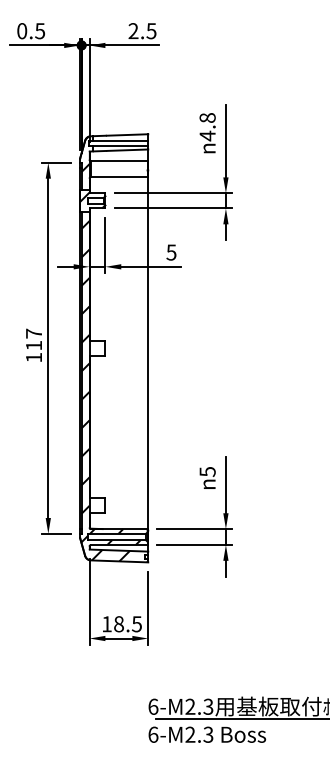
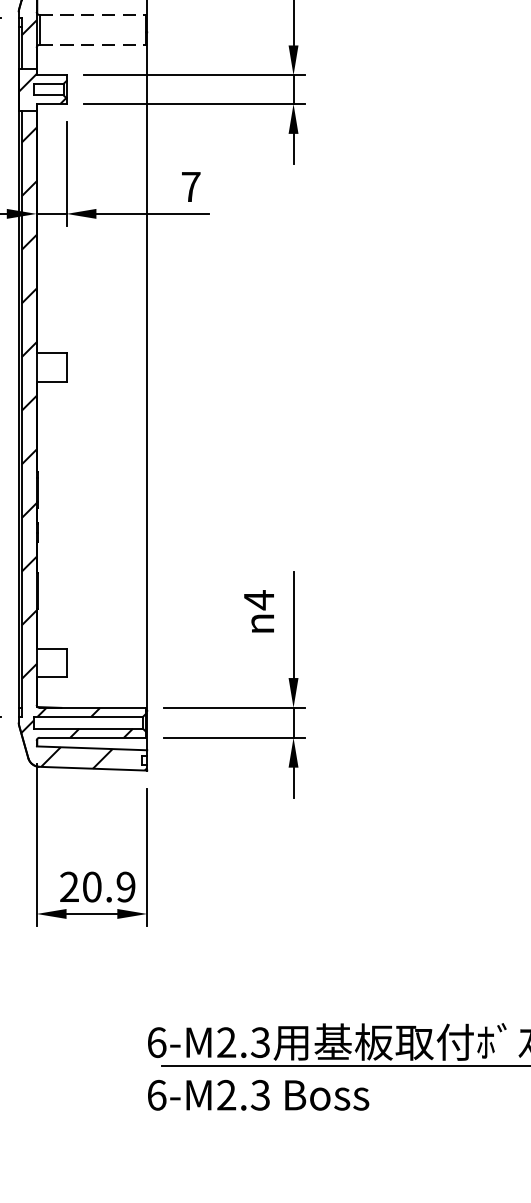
line: (119, 161) -> (93, 15), solid -> dashed
line: (119, 177) -> (93, 45), solid -> dashed
text: (171, 252) -> (191, 186), 5 -> 7
text: (207, 471) -> (258, 599), 5 -> 4
text: (121, 624) -> (96, 887), 18.5 -> 20.9

